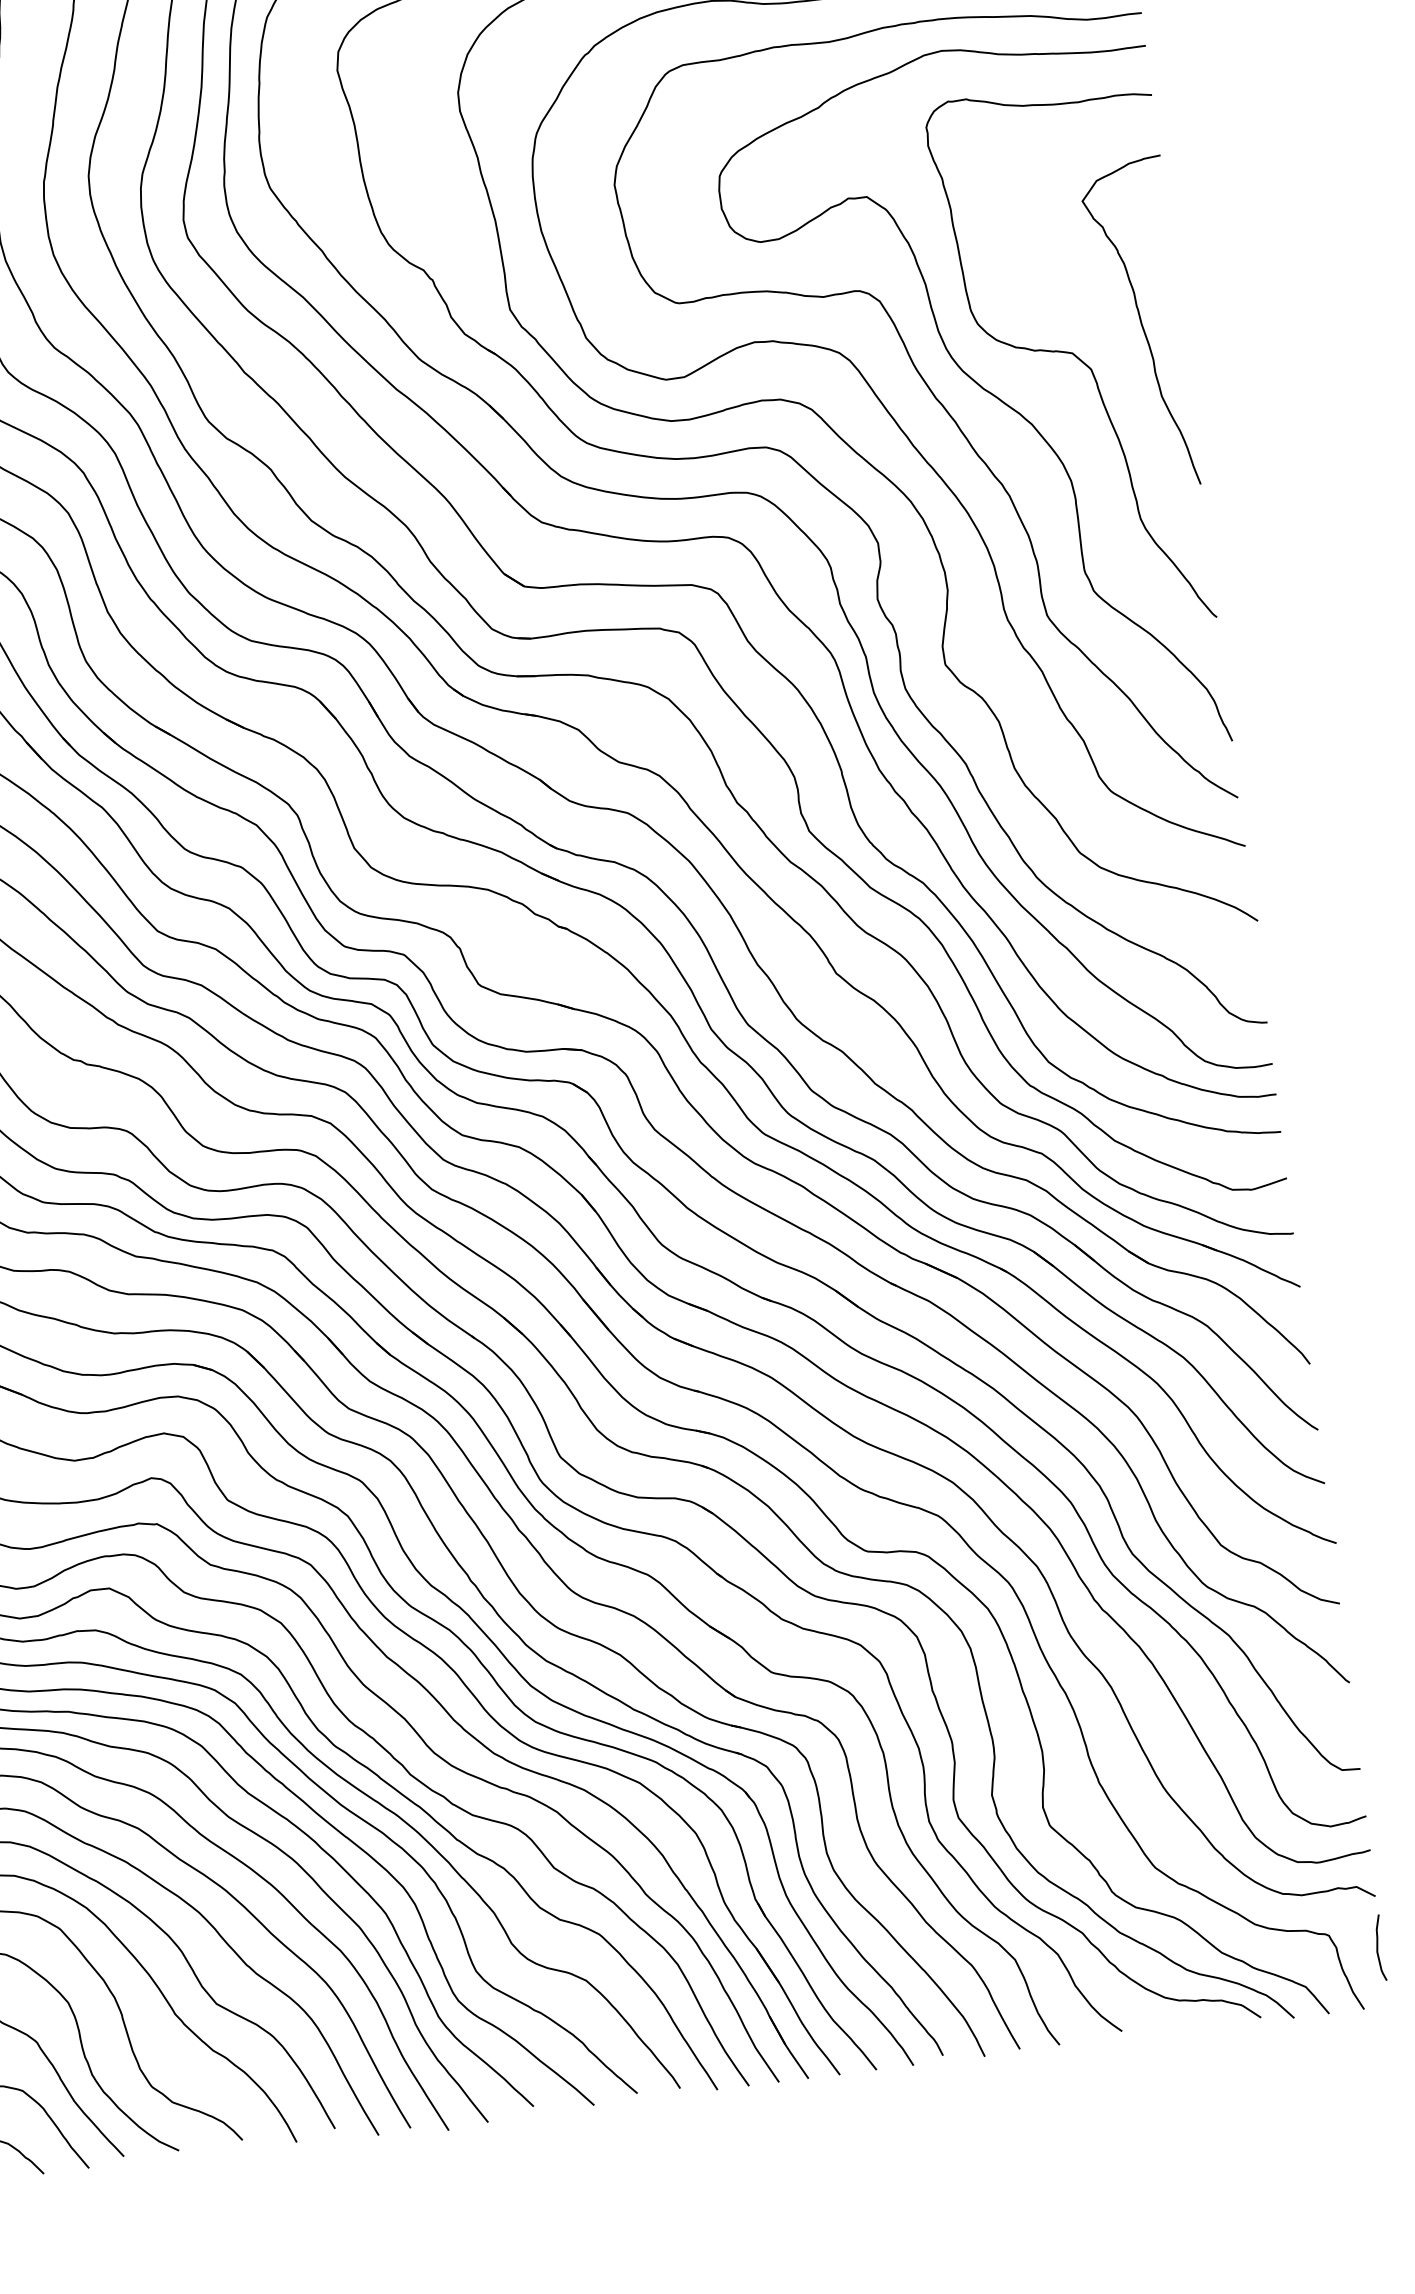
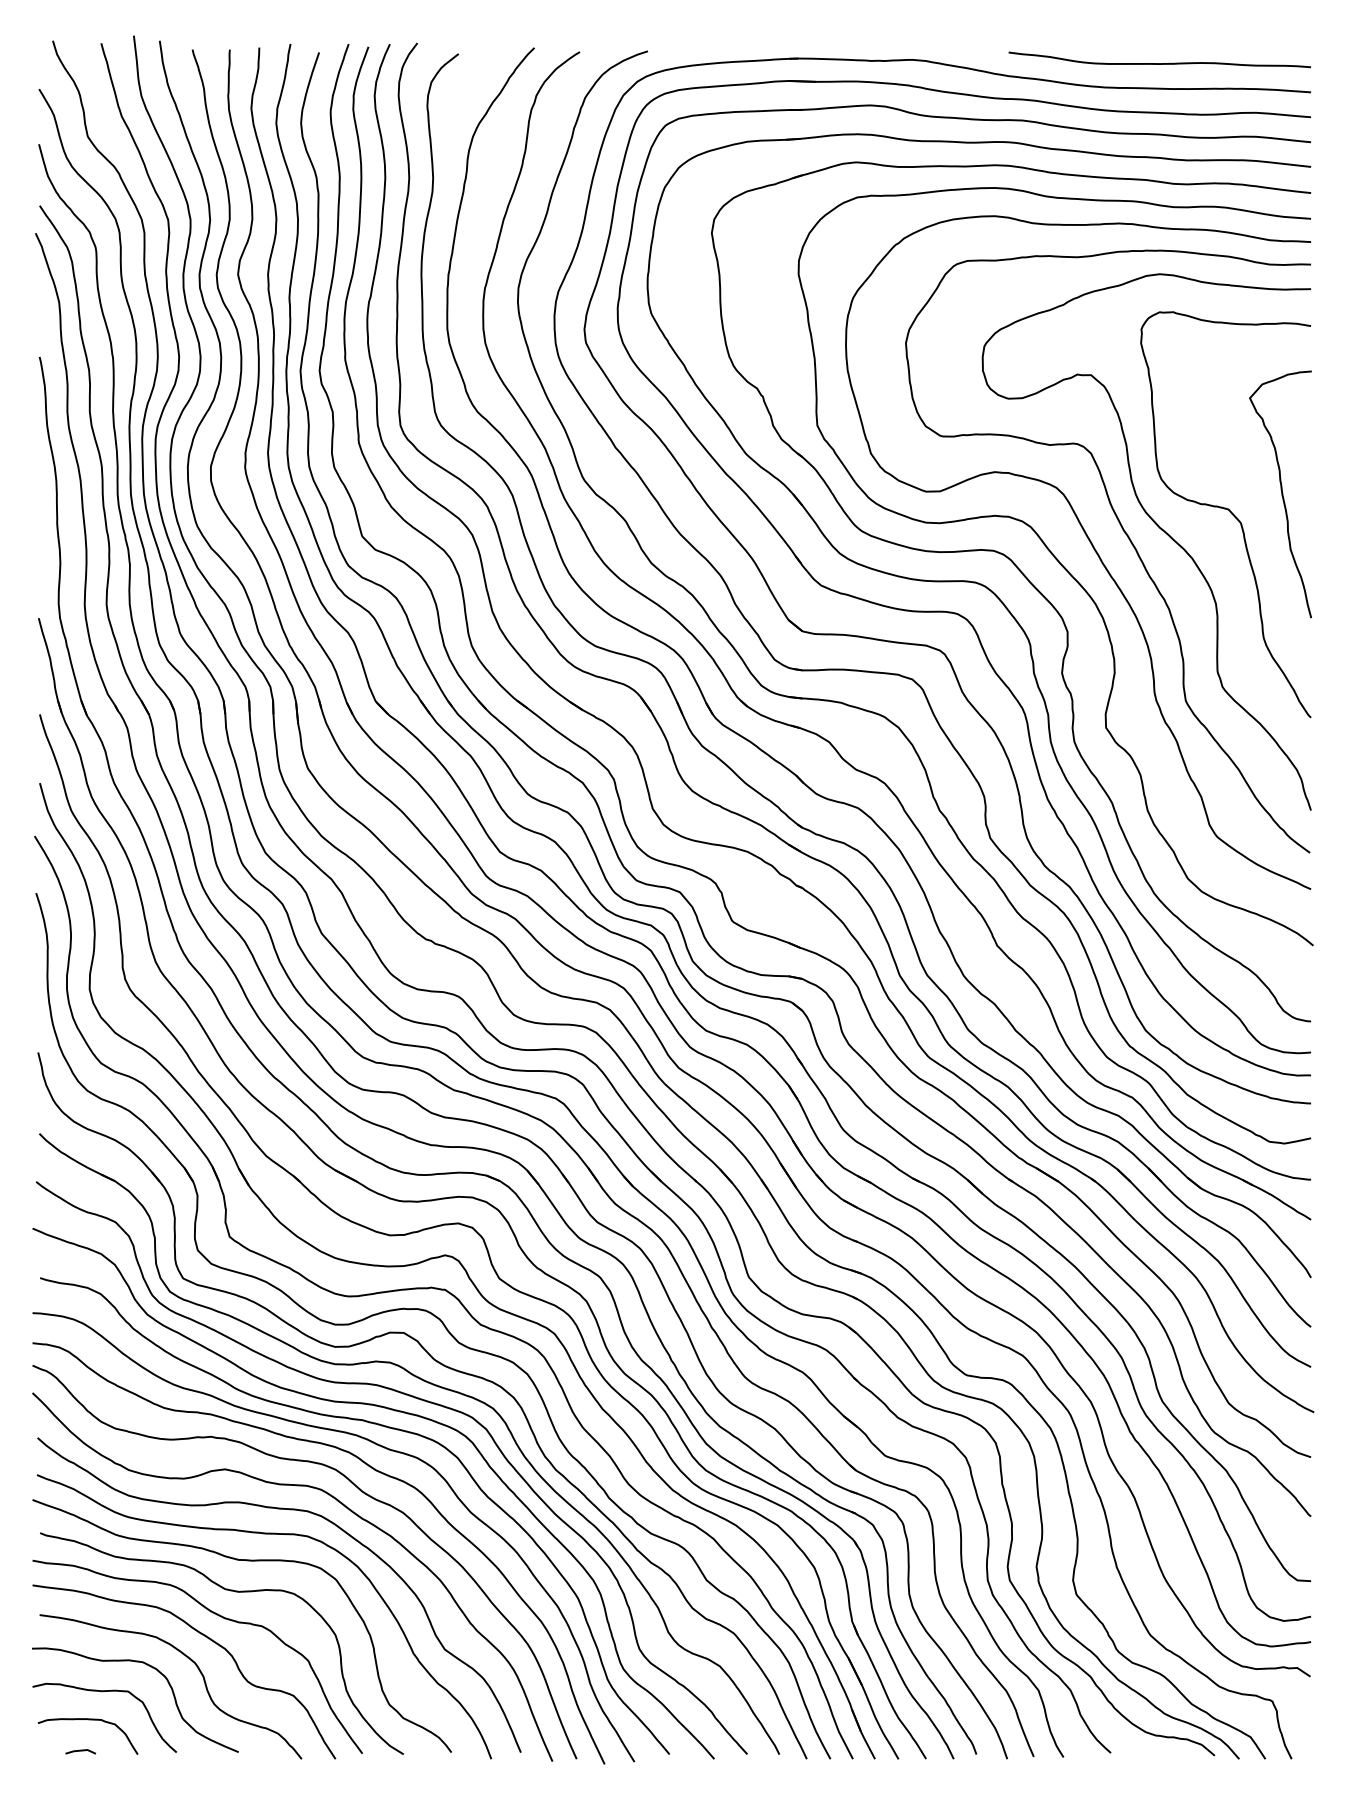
curve: (1378, 1948) -> (1307, 1715), removed

